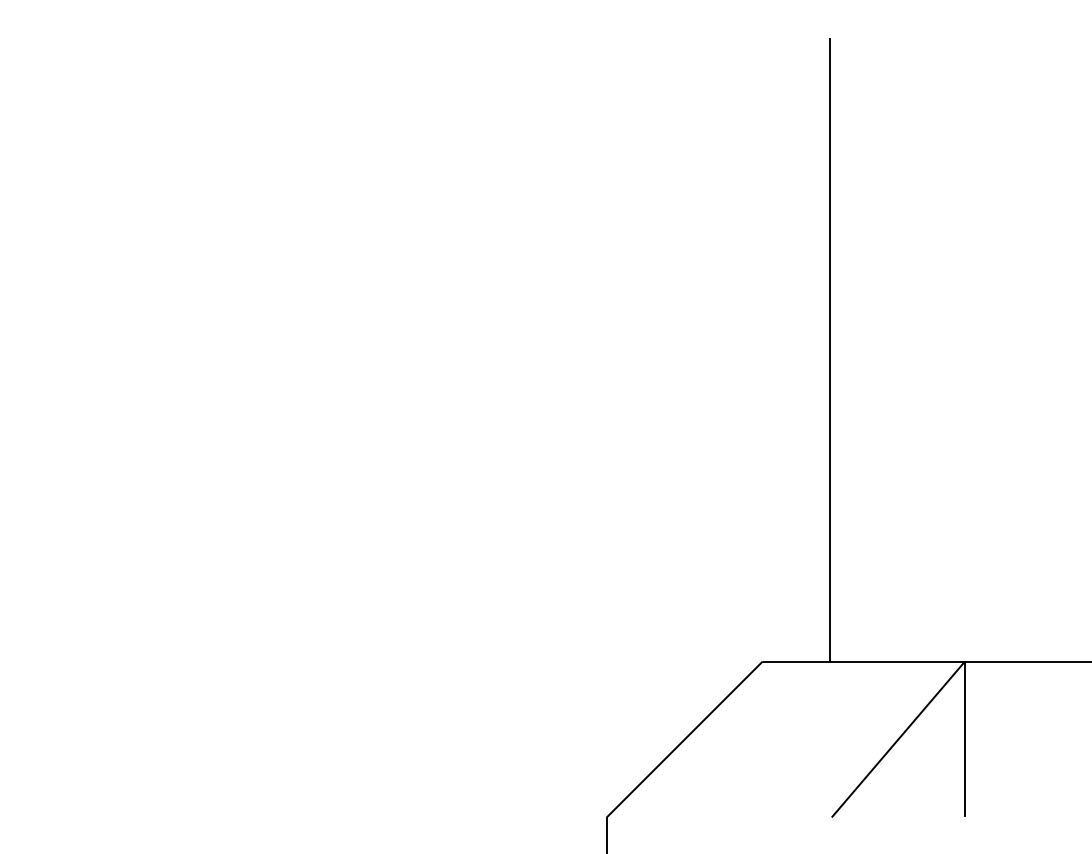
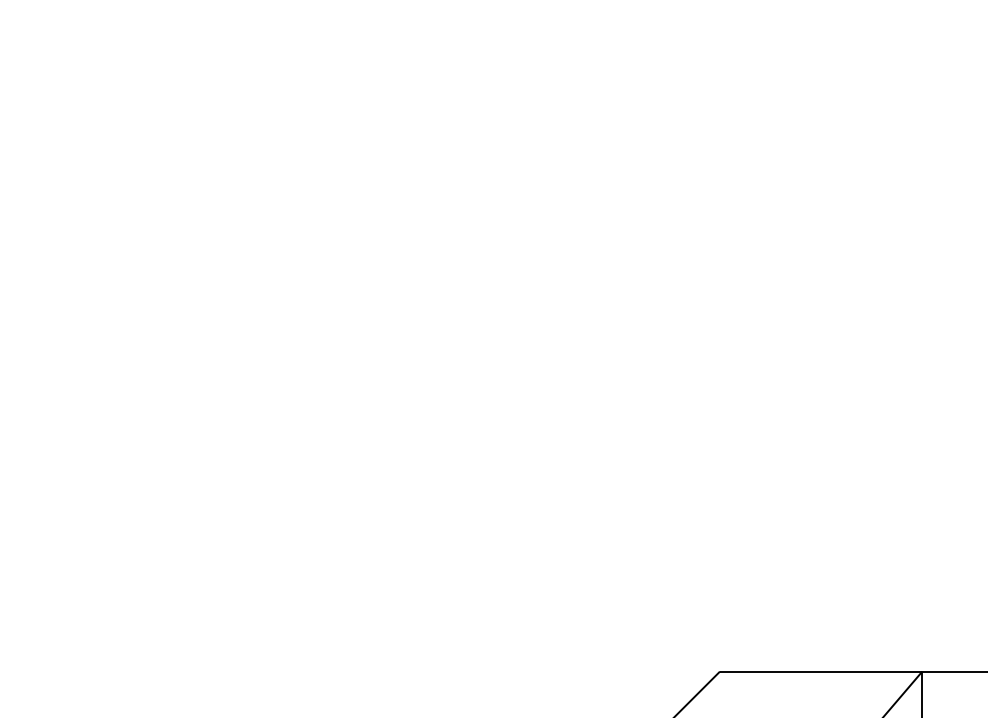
line: (830, 349) -> (787, 359), removed

